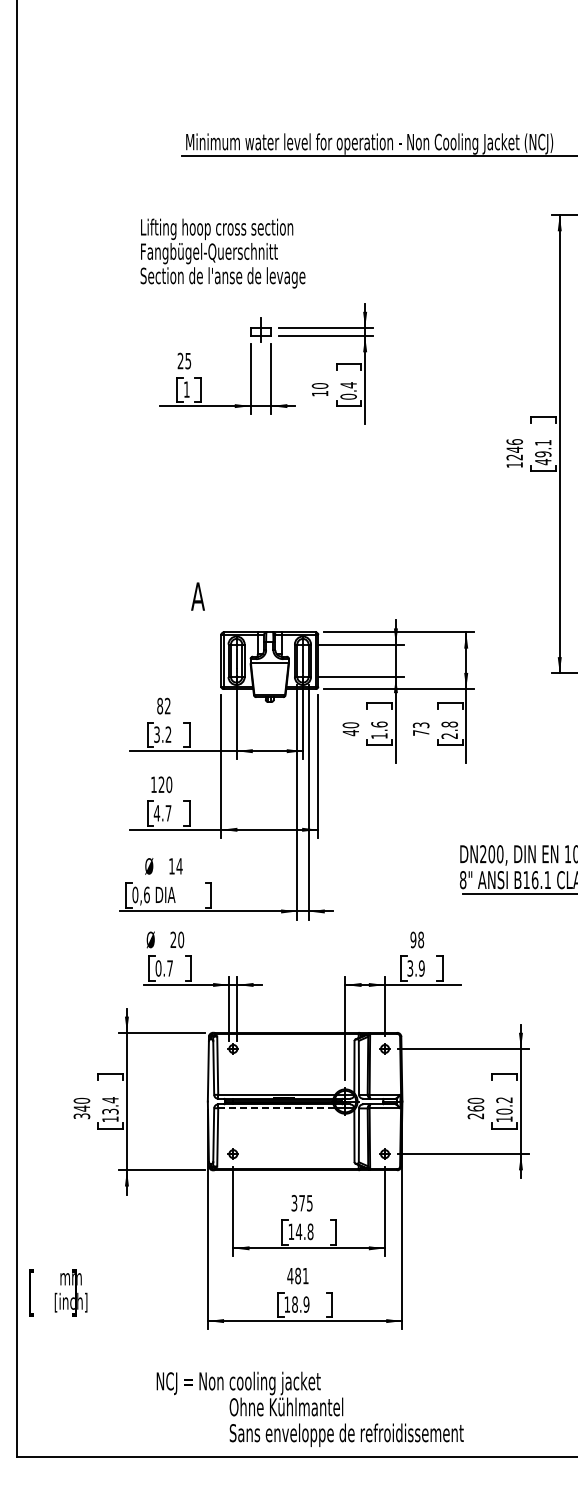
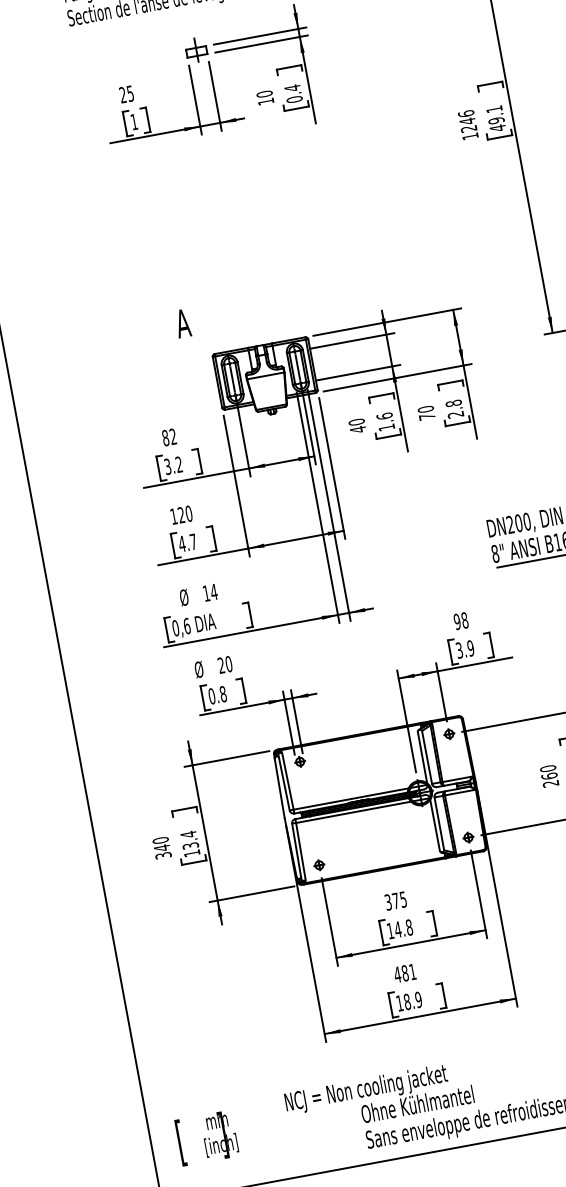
text: (421, 725) -> (426, 409), 73 -> 70
text: (170, 968) -> (223, 694), 0.7 -> 0.8
line: (276, 1108) -> (353, 812), dashed -> solid
text: (58, 1292) -> (207, 1137), moved

